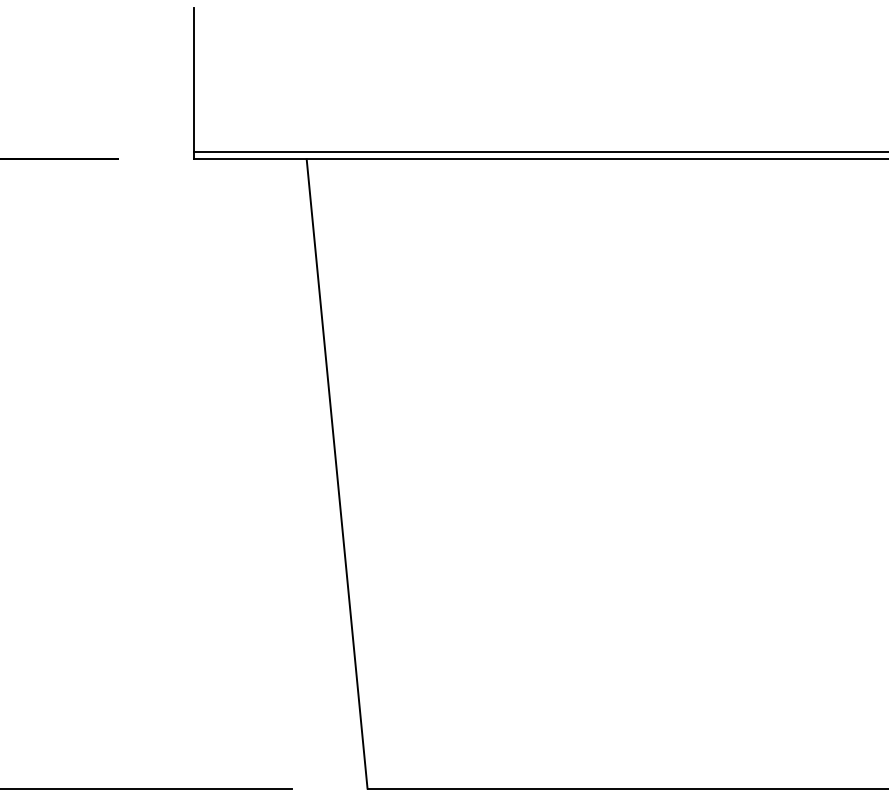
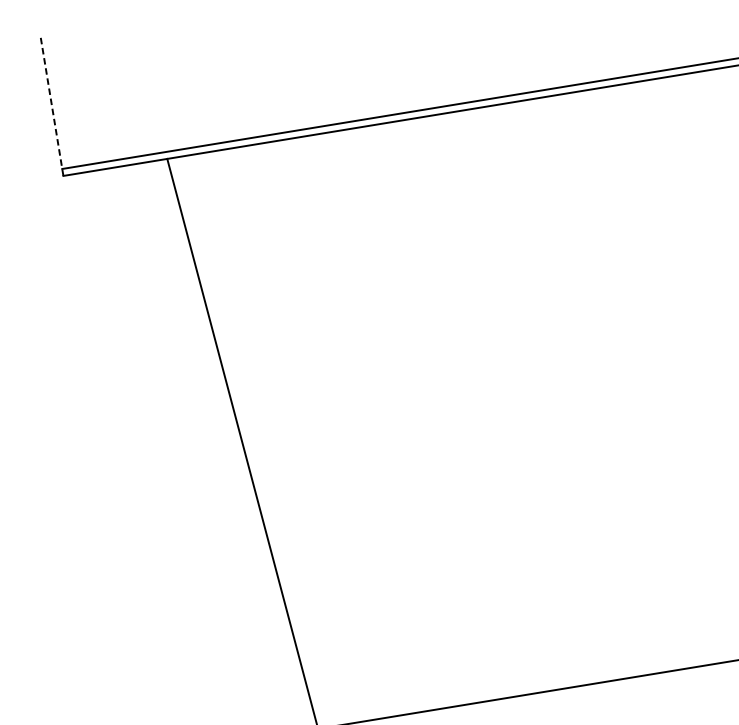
line: (193, 83) -> (51, 106), solid -> dashed

